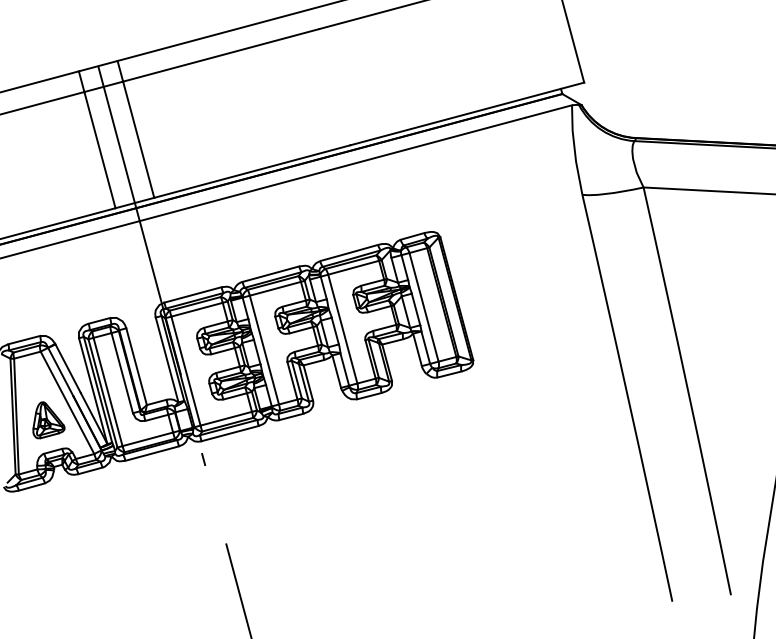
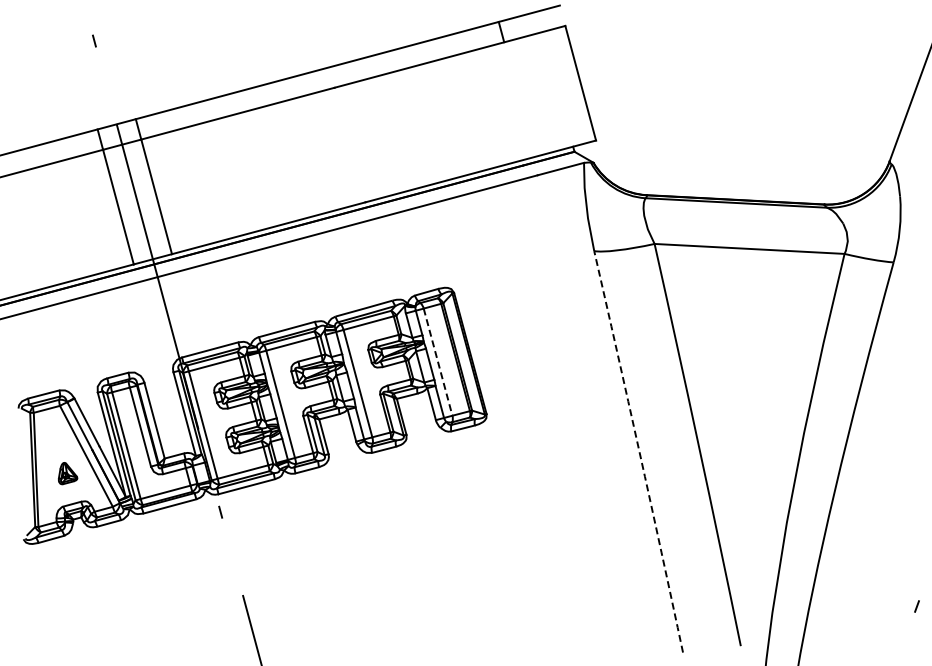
line: (424, 307) -> (438, 362), solid -> dashed
arc: (628, 397) -> (639, 451), solid -> dashed
part: (48, 420) -> (67, 473), size x0.6

